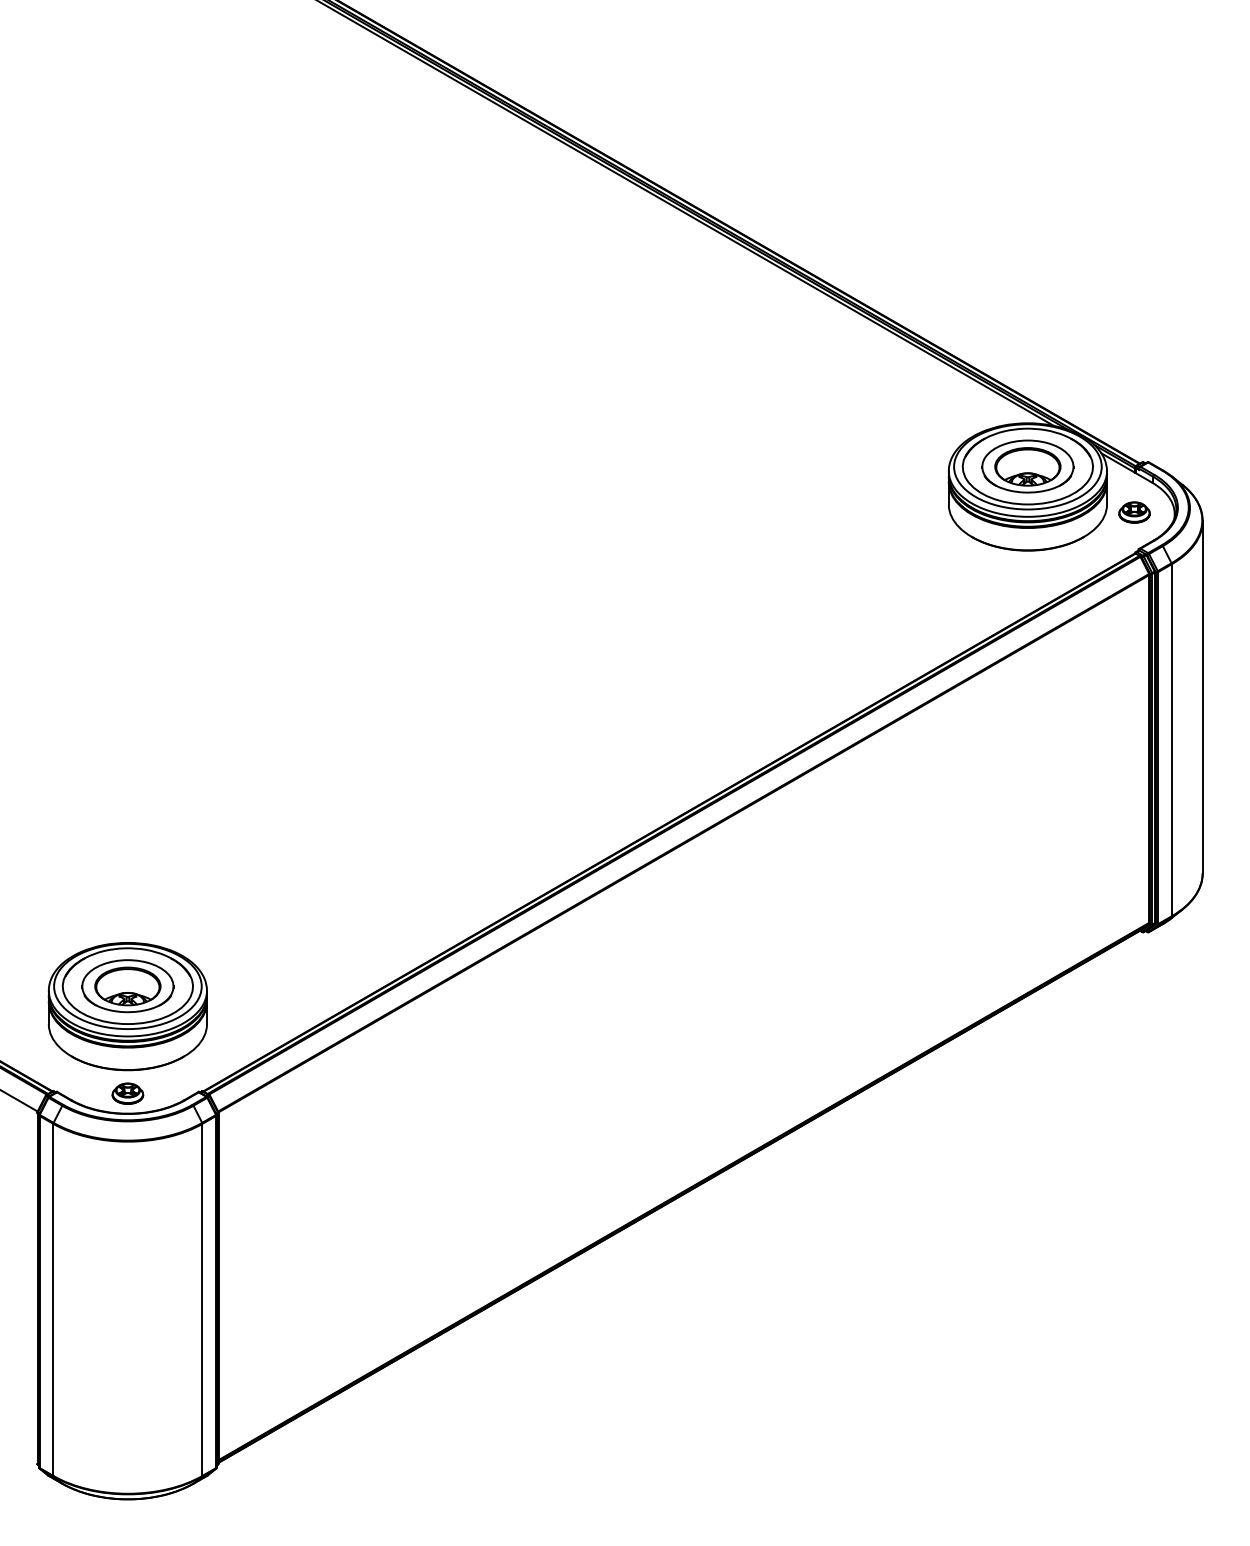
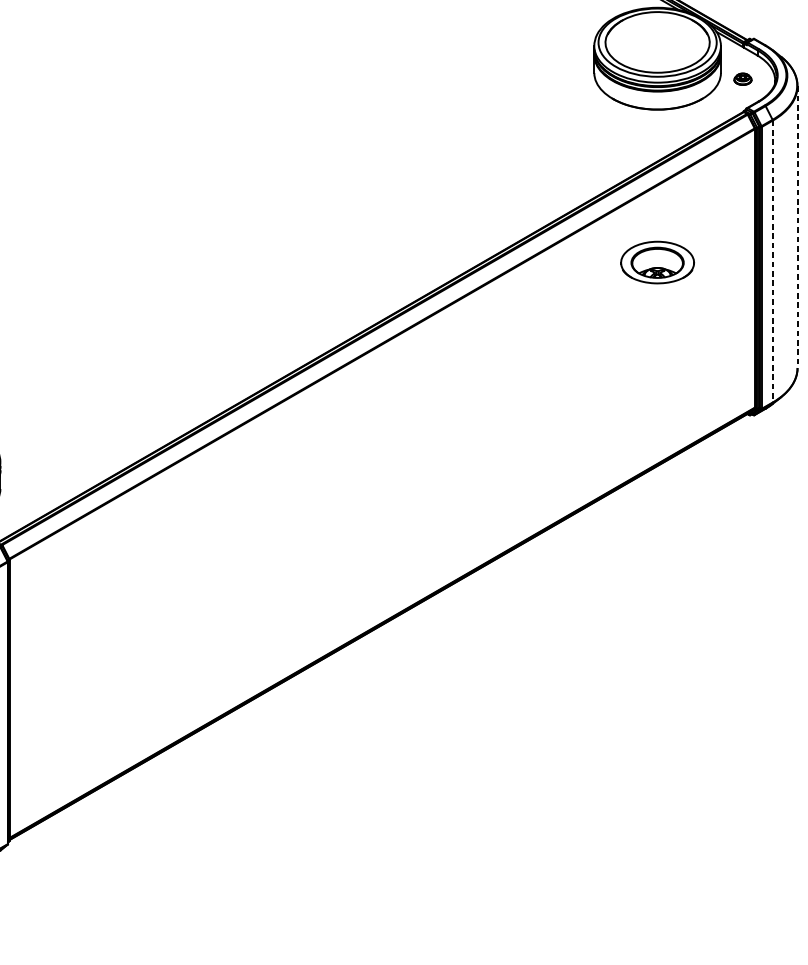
part: (1027, 466) -> (657, 262), moved
part: (1134, 512) -> (742, 79), size x0.7
line: (1202, 697) -> (797, 227), solid -> dashed
line: (1171, 740) -> (772, 261), solid -> dashed

